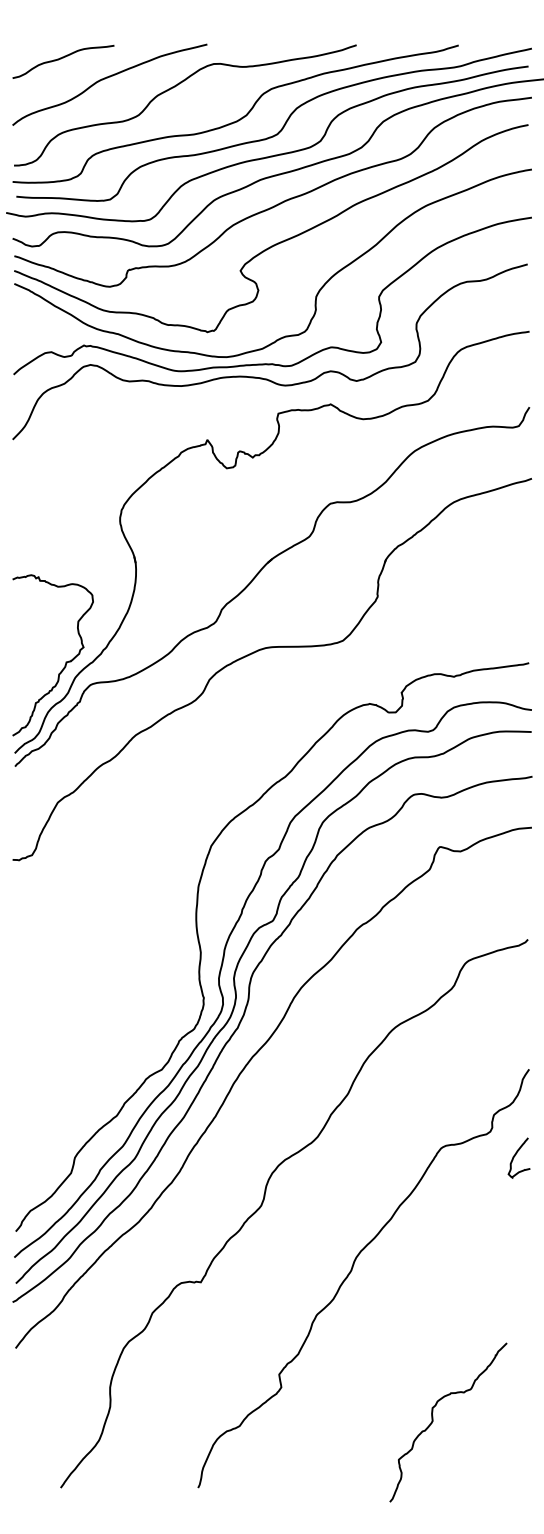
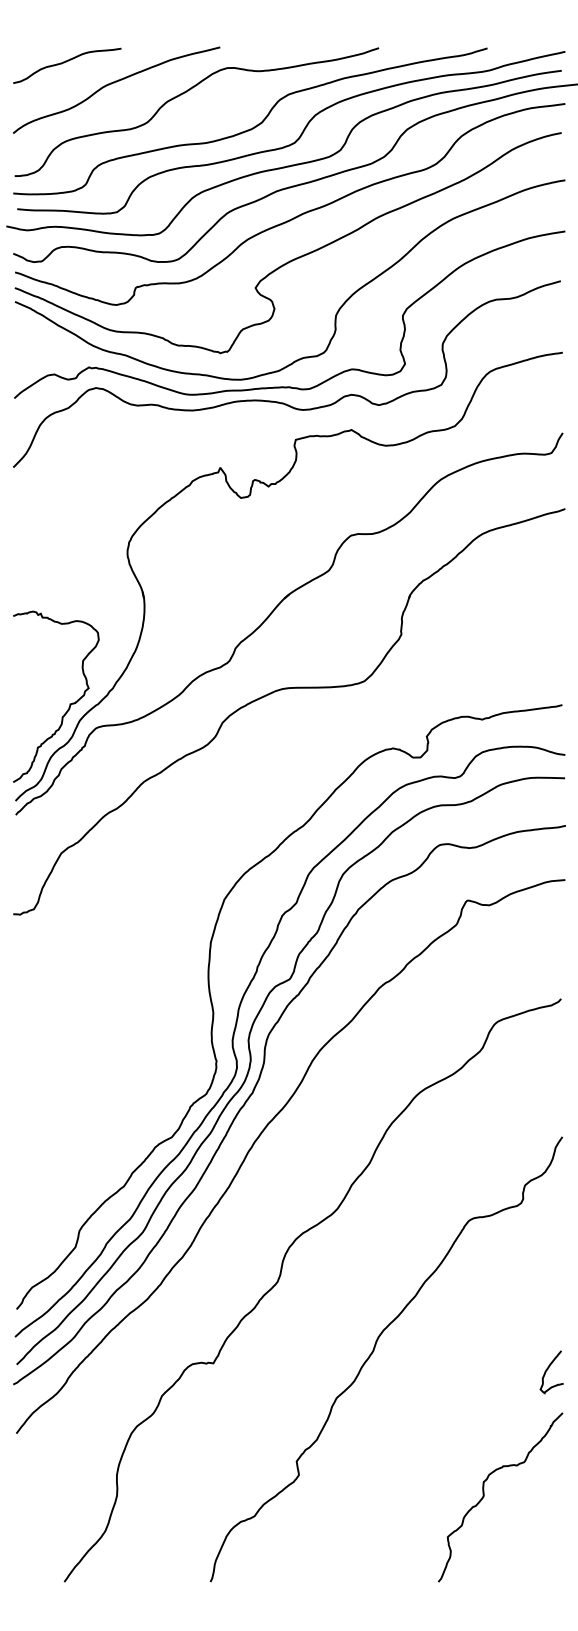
curve: (516, 1155) -> (548, 1369), moved
curve: (433, 1421) -> (484, 1496), moved

